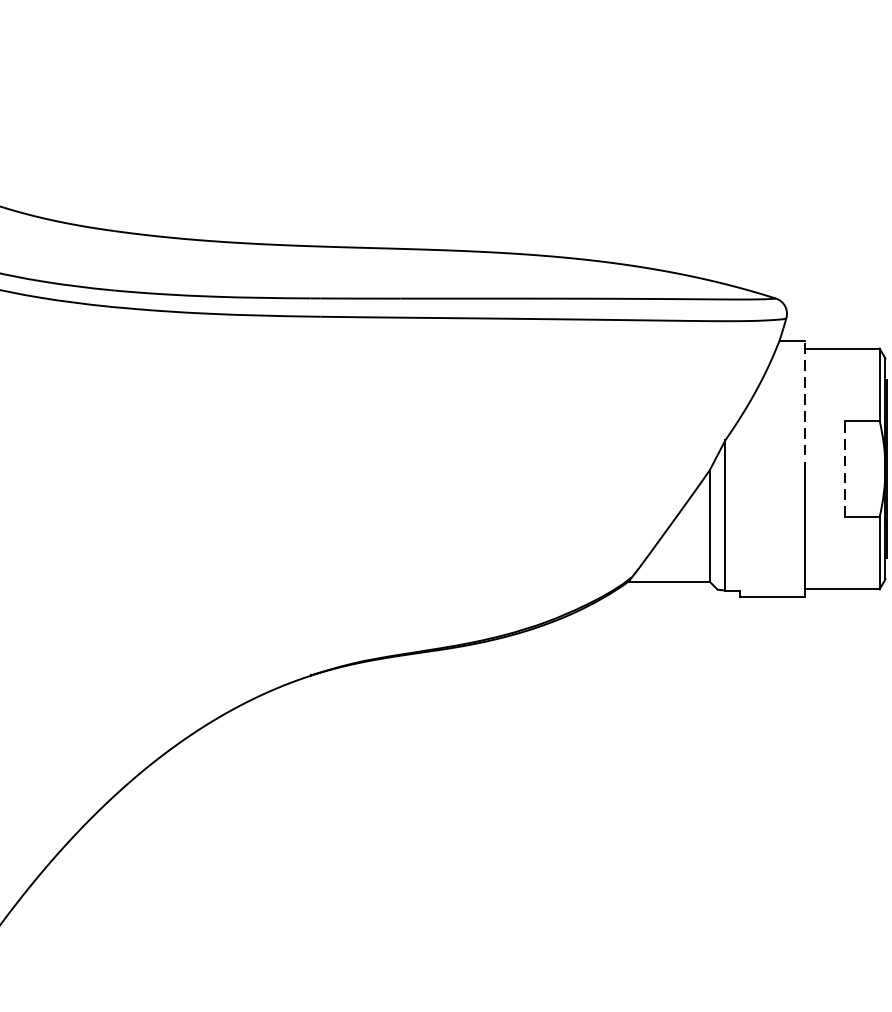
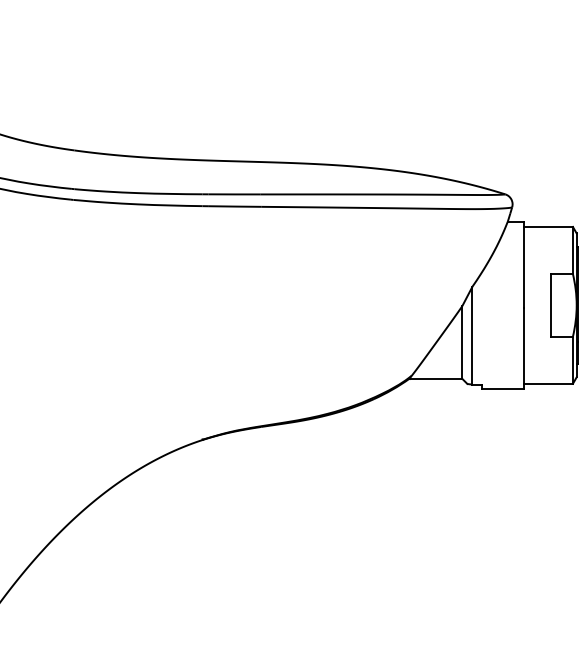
line: (805, 406) -> (524, 264), dashed -> solid
line: (845, 467) -> (550, 304), dashed -> solid

